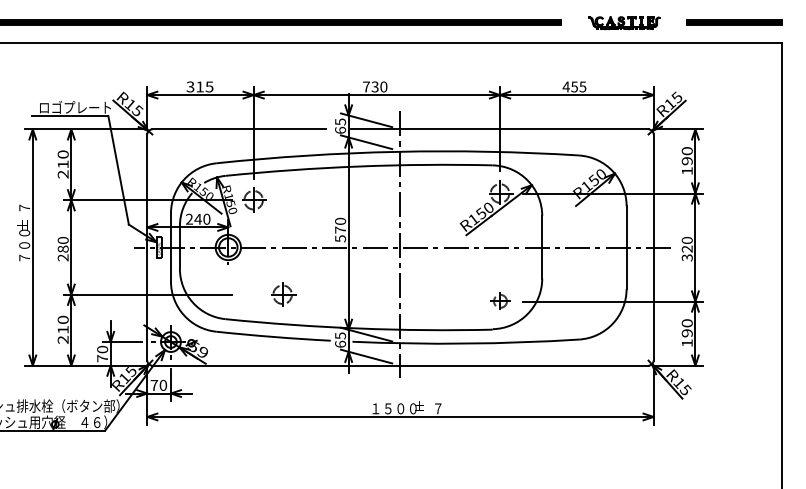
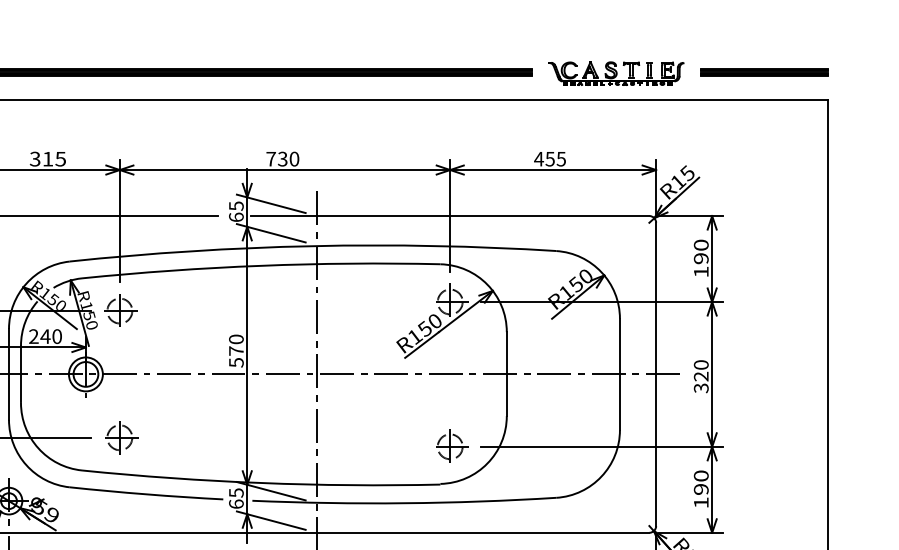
part: (624, 22) -> (617, 72), size x1.43
part: (283, 294) -> (121, 437), moved
part: (501, 300) -> (452, 445), size x1.43

